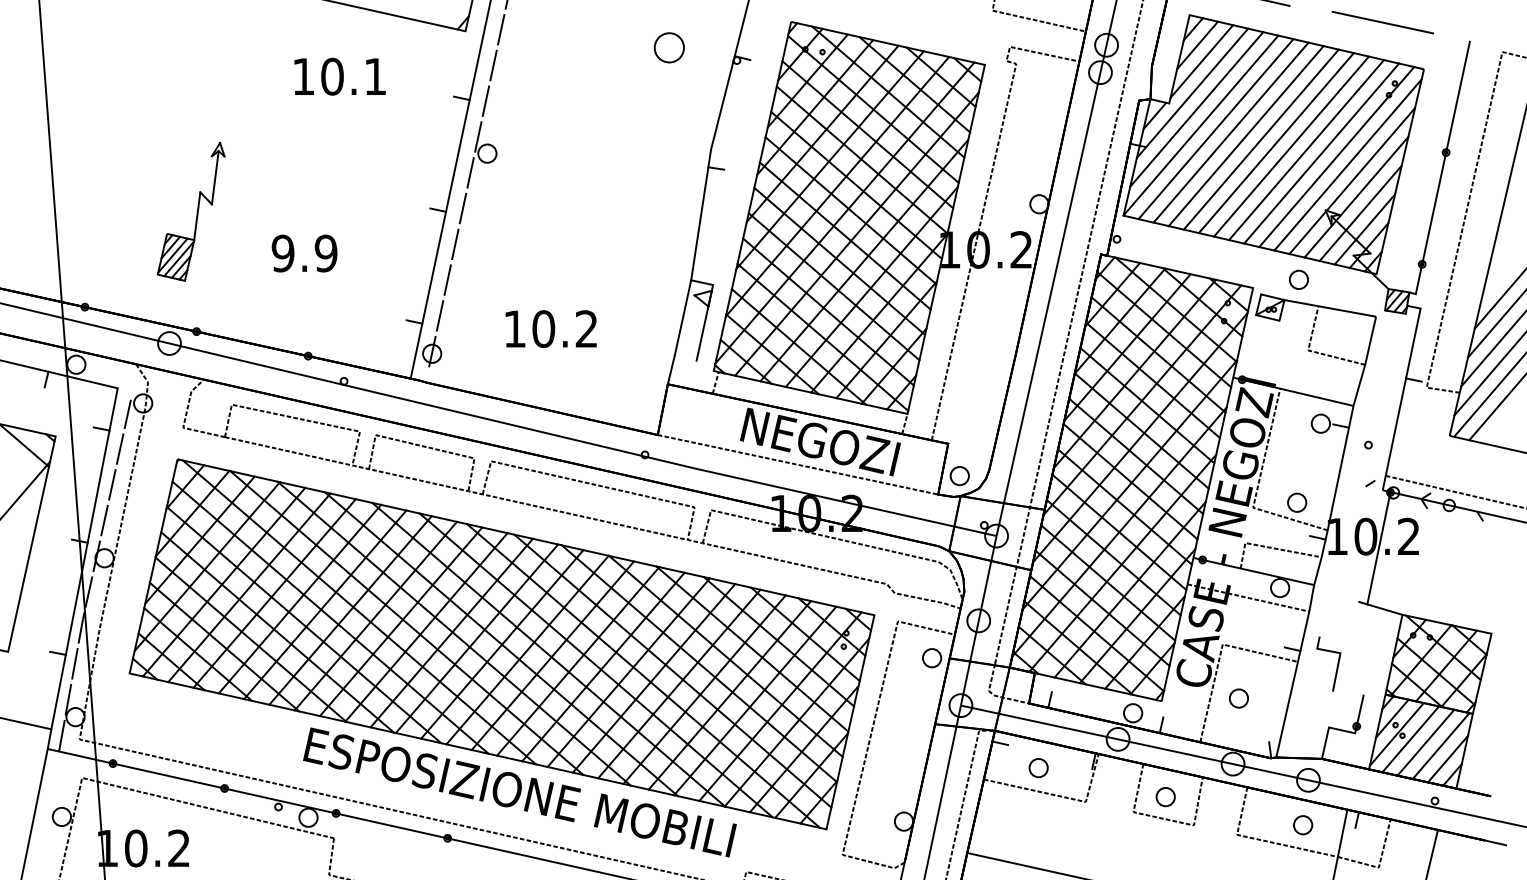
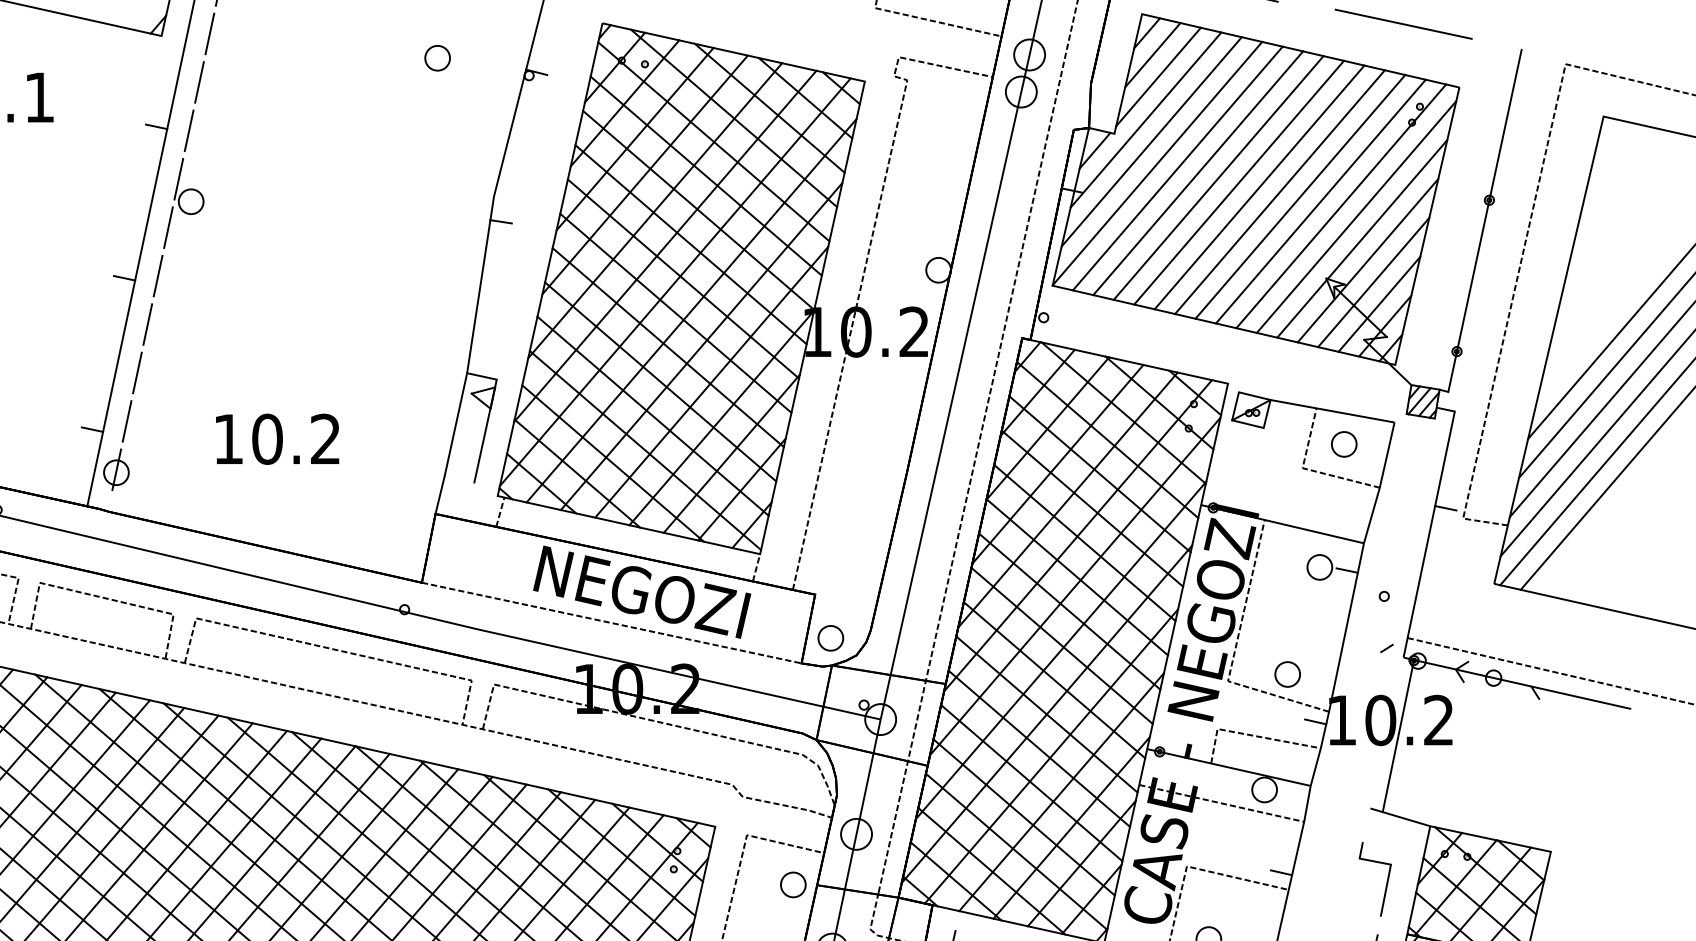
part: (669, 47) -> (437, 57), size x0.62
part: (1298, 279) -> (1343, 443), moved
line: (1336, 667) -> (1385, 883), moved

